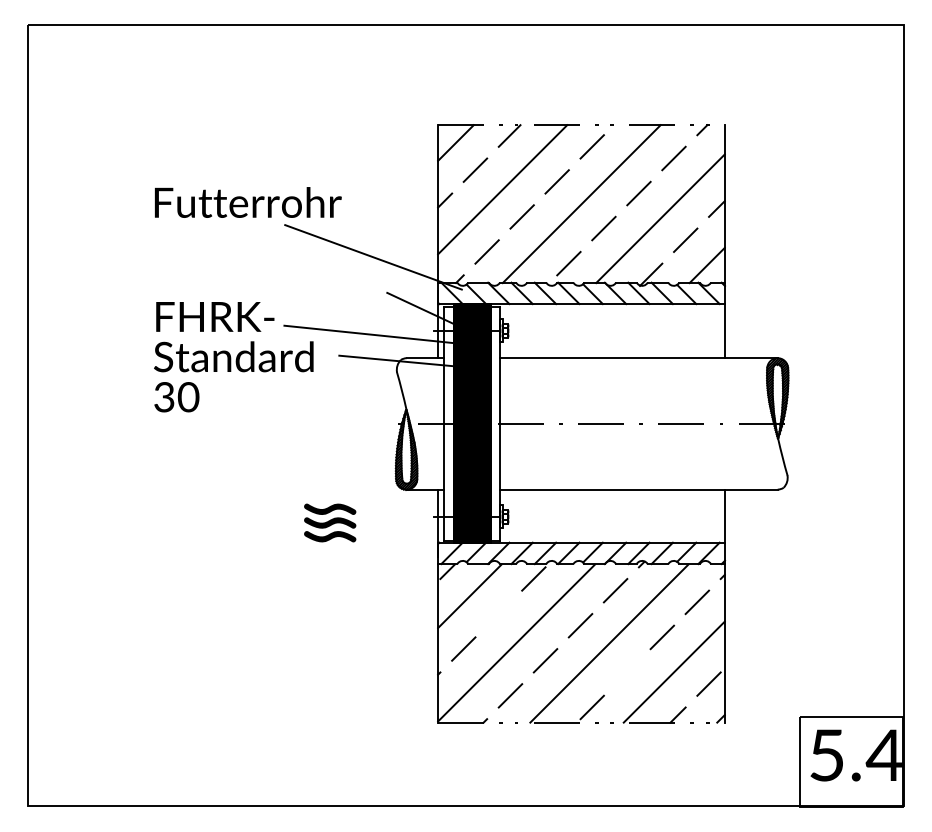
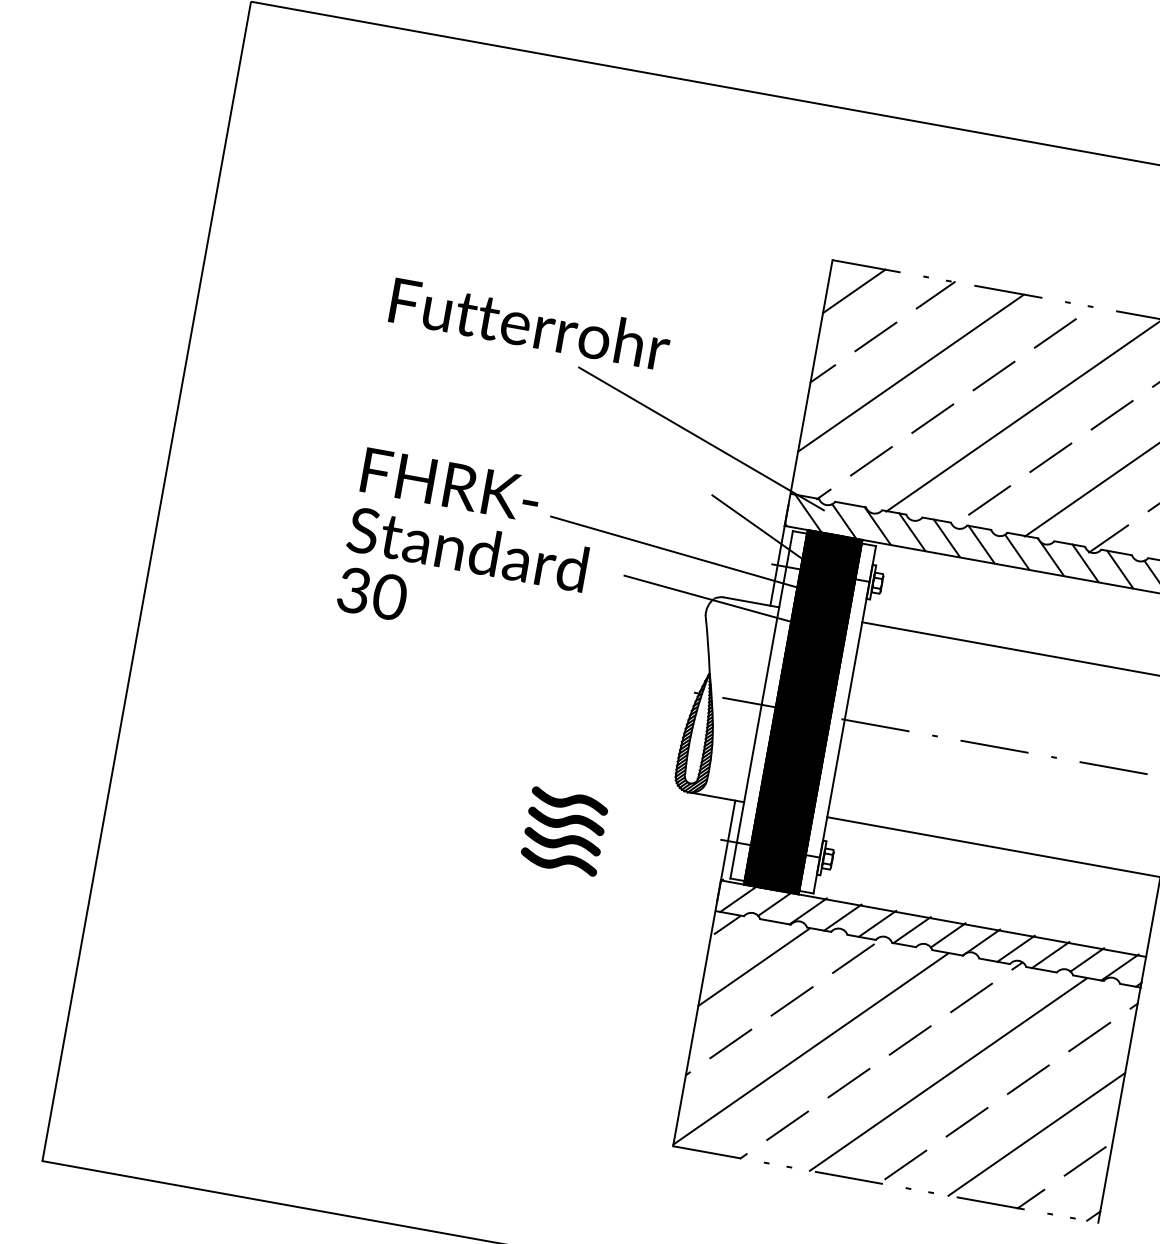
fill: (330, 550) -> (559, 862), added
line: (498, 613) -> (791, 1000), added
line: (626, 672) -> (965, 1122), added

